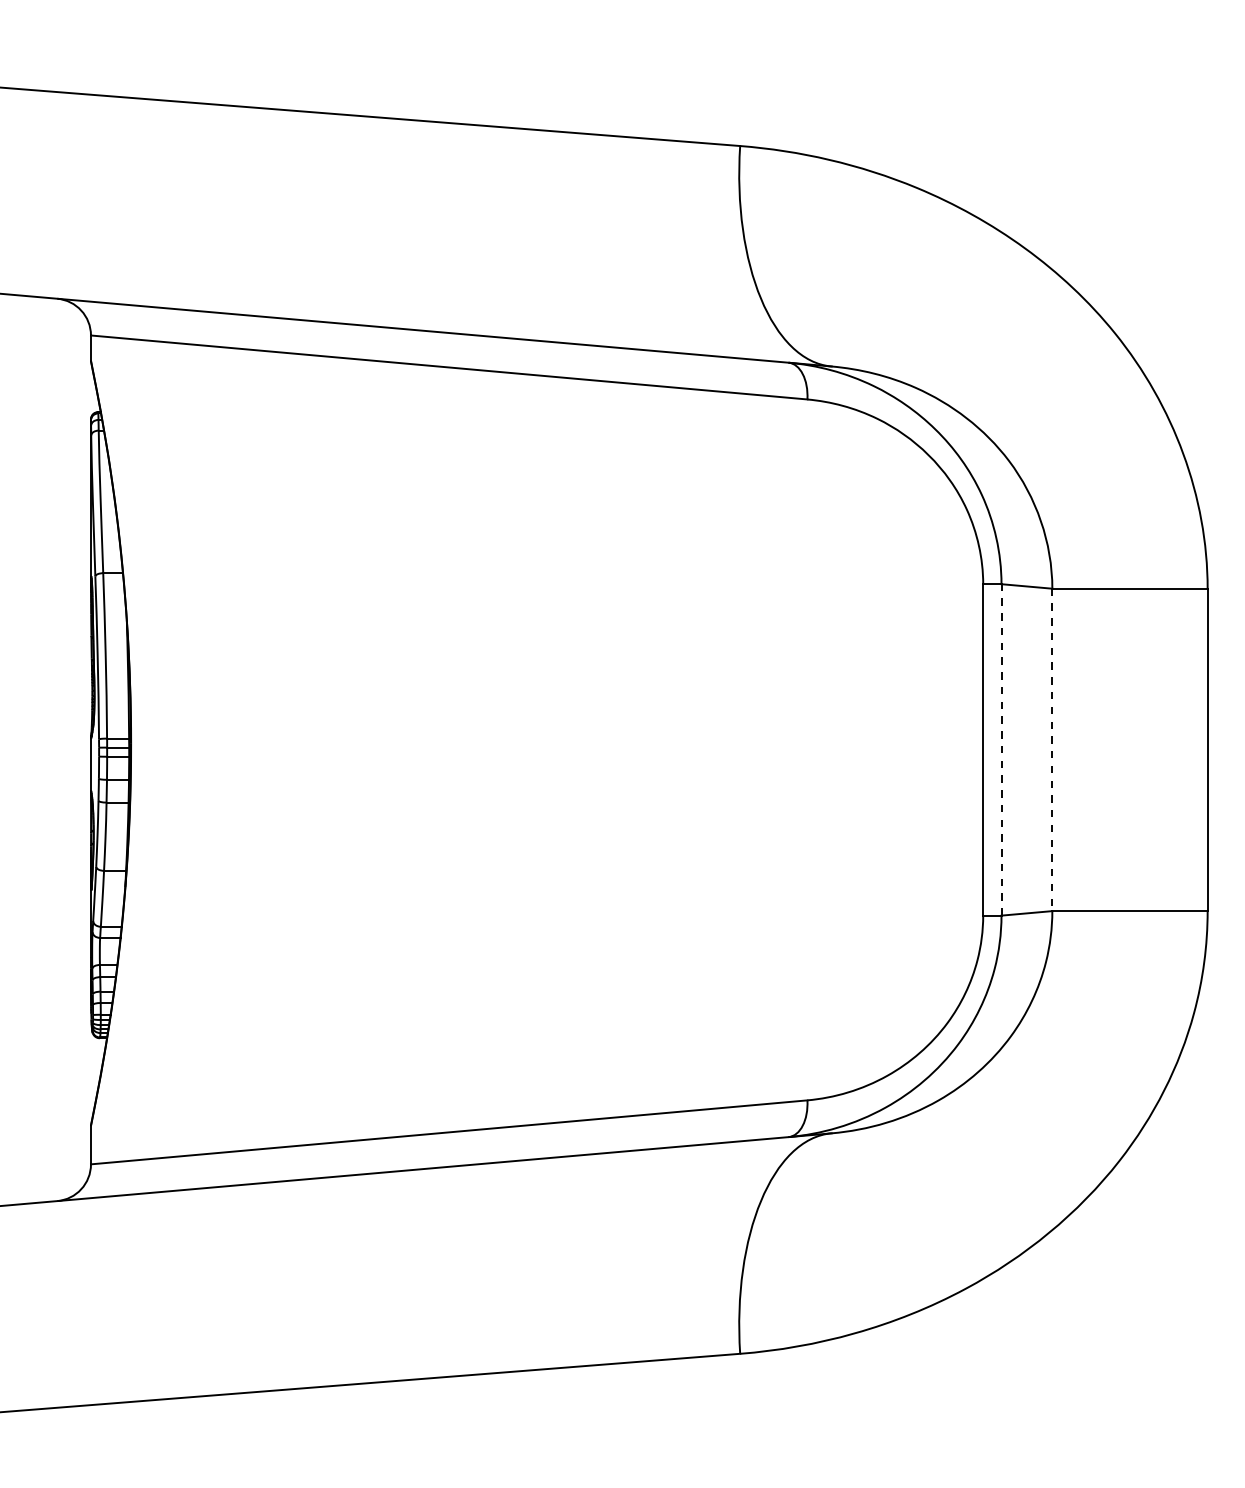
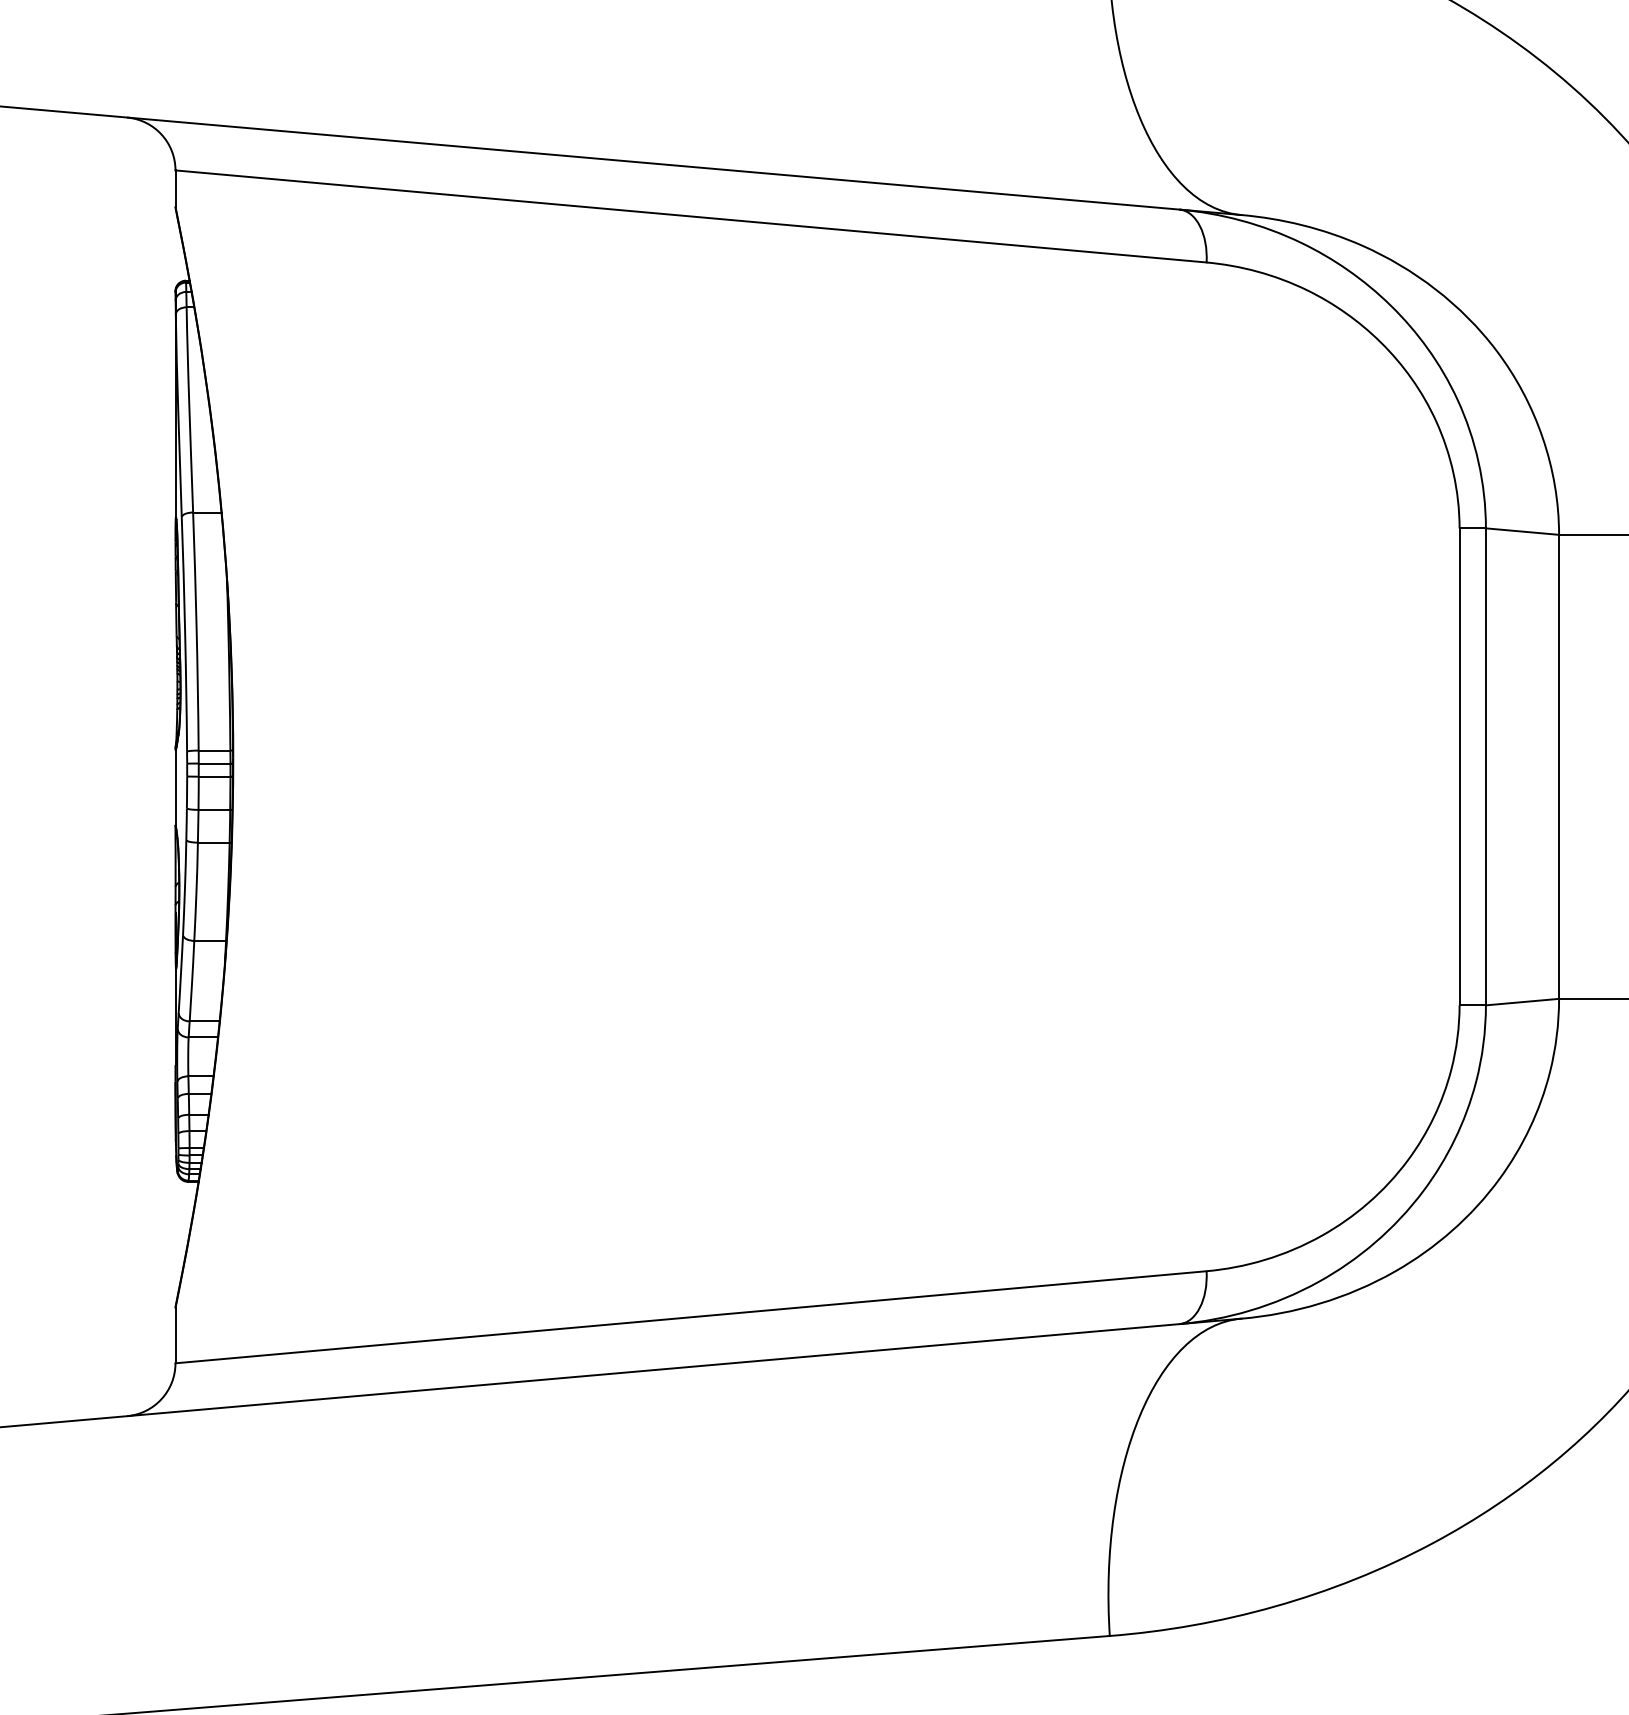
line: (1001, 749) -> (1485, 766), dashed -> solid
line: (1052, 750) -> (1559, 767), dashed -> solid

